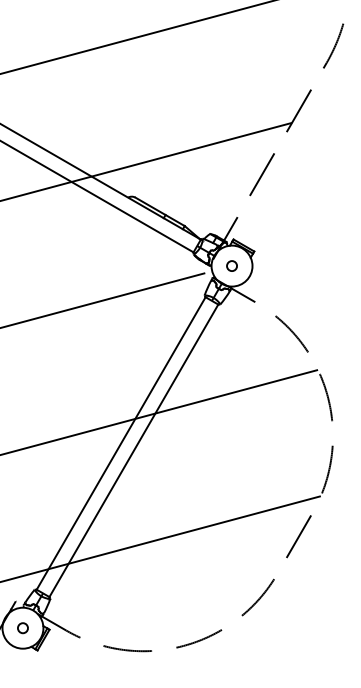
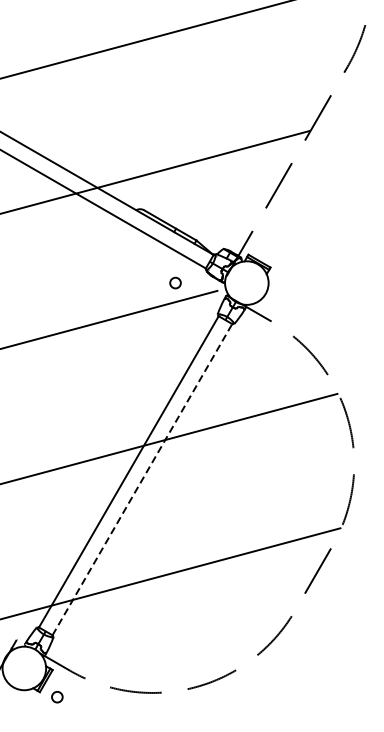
circle: (231, 265) -> (174, 282), moved
line: (133, 450) -> (141, 479), solid -> dashed
circle: (22, 628) -> (56, 697), moved

